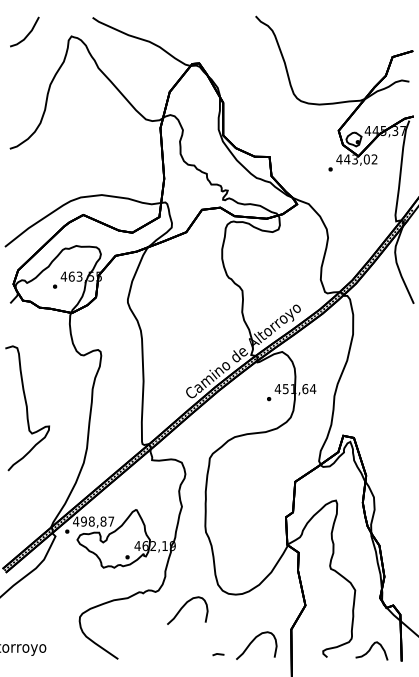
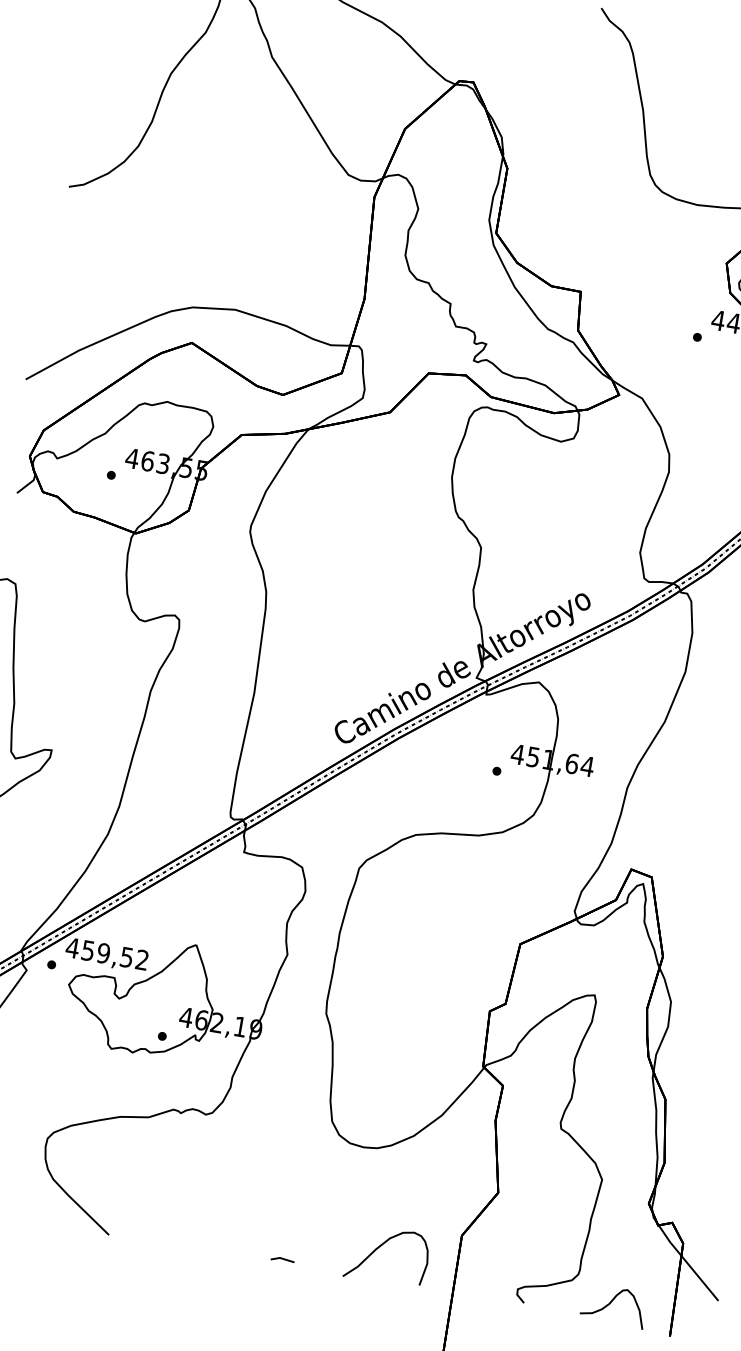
text: (97, 521) -> (115, 955), 498,87 -> 459,52
curve: (184, 606) -> (258, 1153), removed
line: (218, 654) -> (282, 1259), moved

